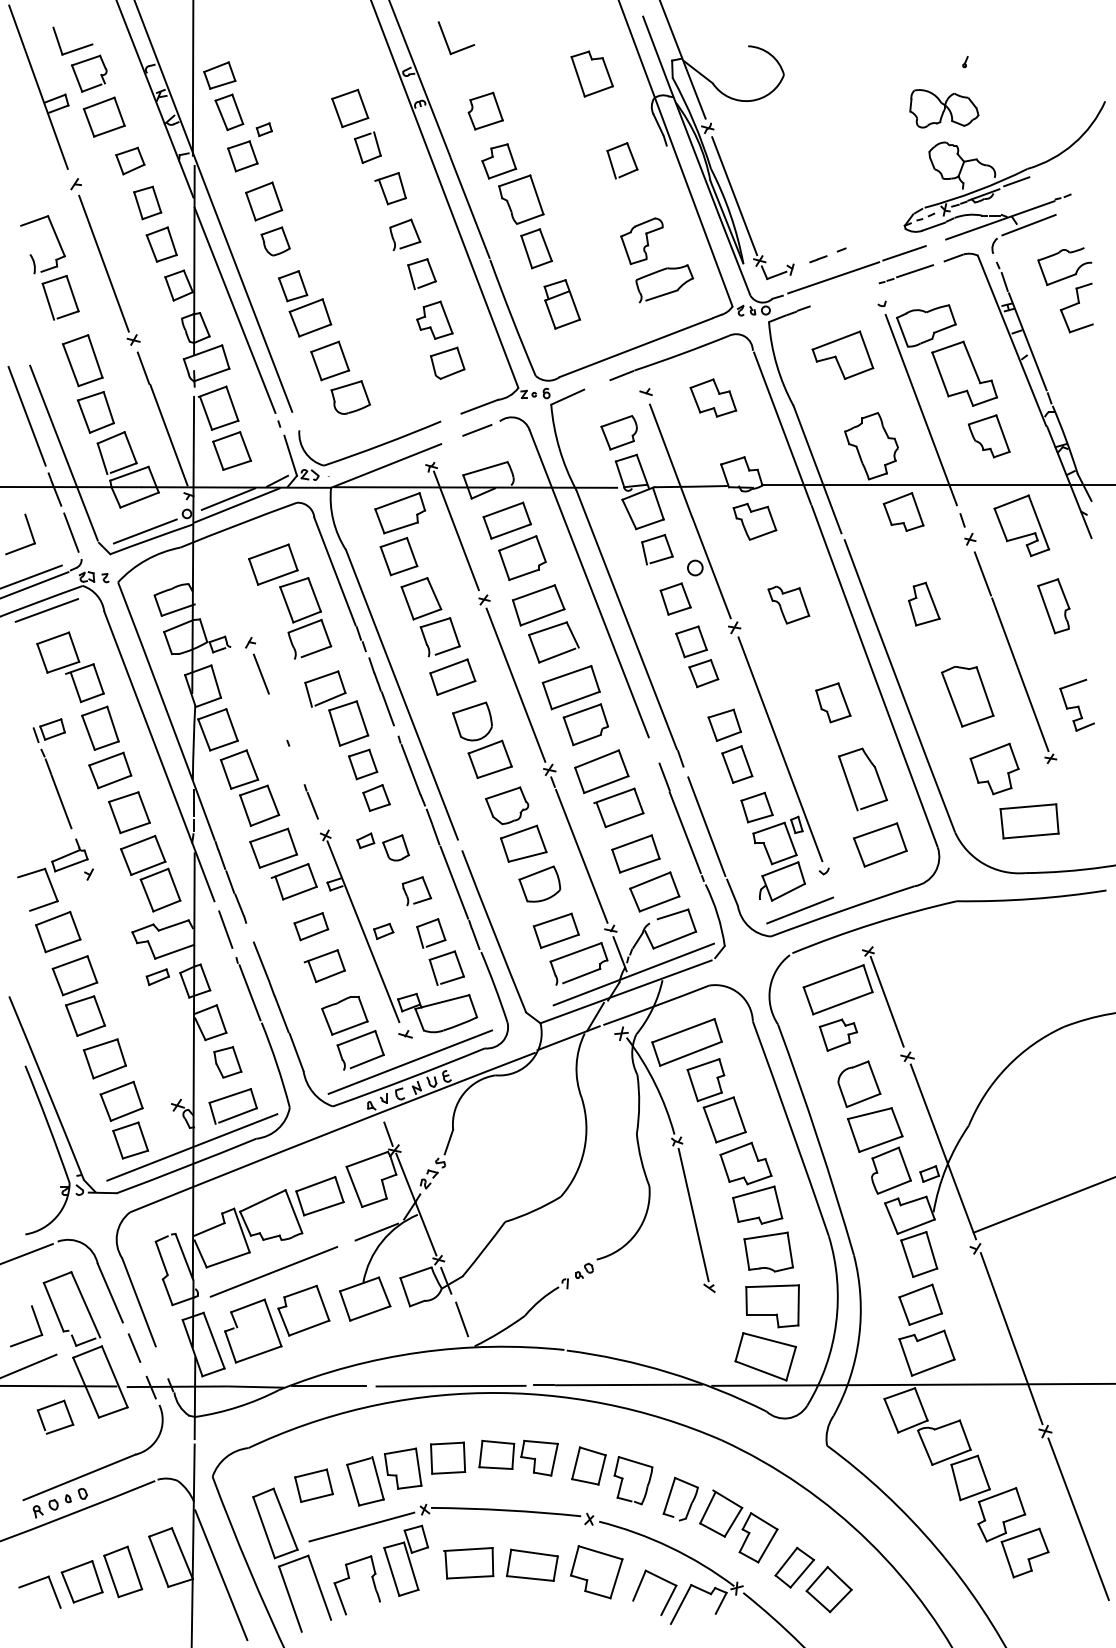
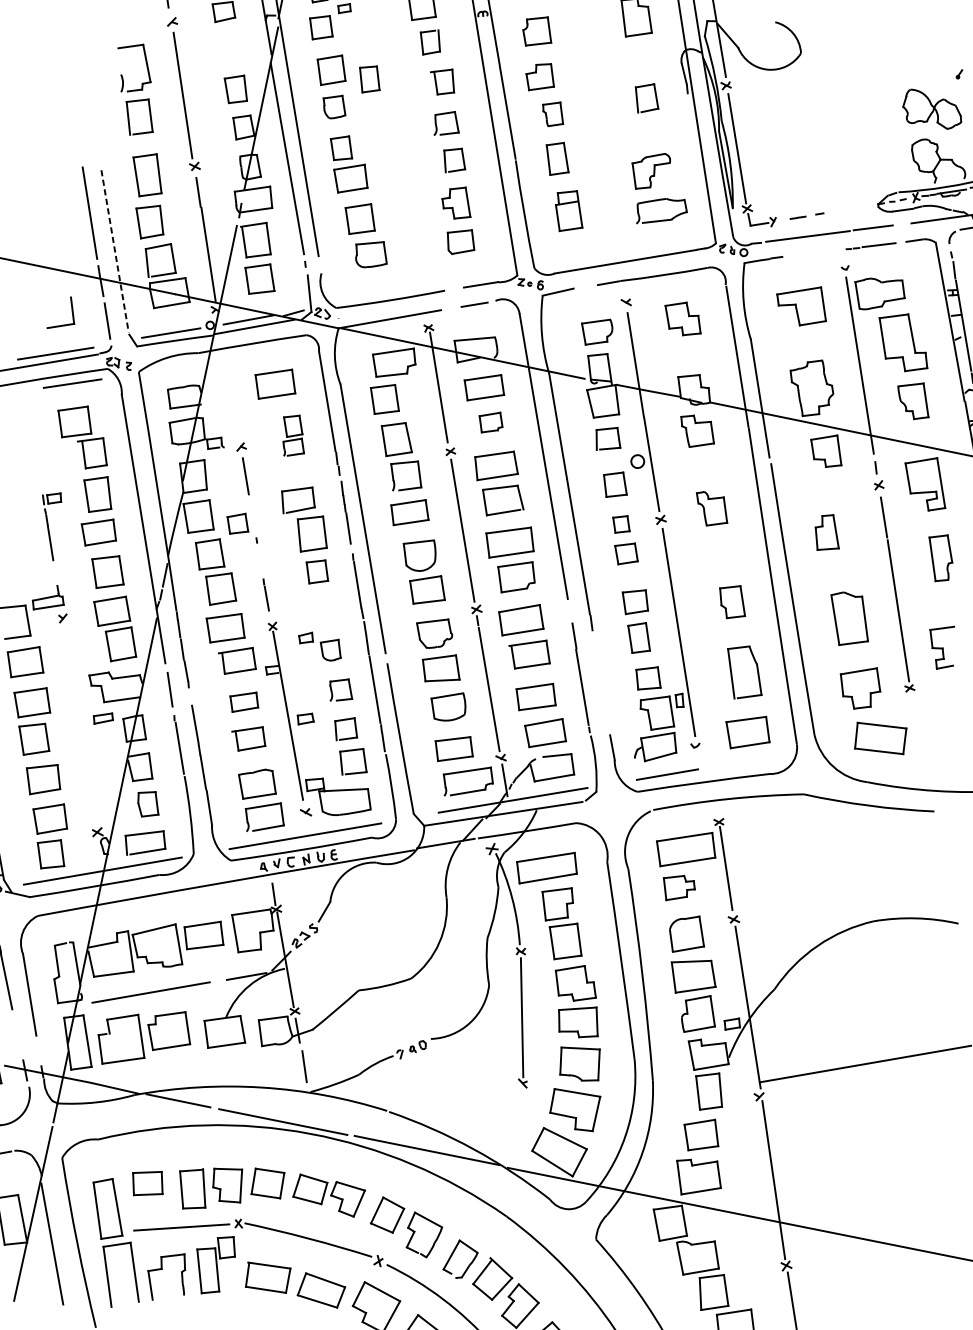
part: (521, 199) -> (553, 114), size x0.6
part: (147, 202) -> (369, 78), moved
line: (63, 453) -> (114, 251), solid -> dashed
part: (522, 557) -> (490, 422), size x0.6
part: (305, 618) -> (293, 436), size x0.6
part: (691, 641) -> (621, 524), size x0.7
part: (52, 773) -> (48, 524), size x0.7
part: (376, 797) -> (238, 523), moved
line: (706, 826) -> (601, 685), removed
line: (134, 1347) -> (17, 1032), removed

